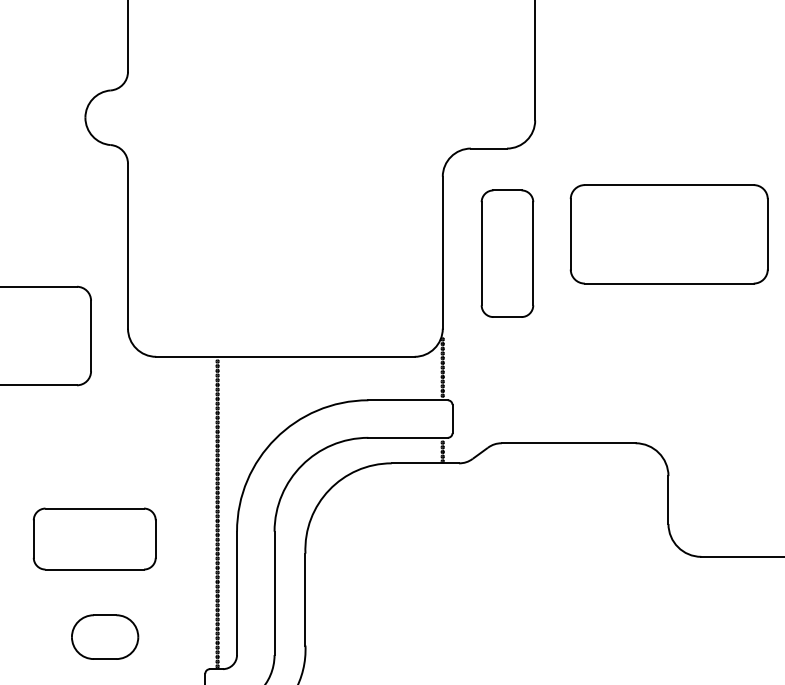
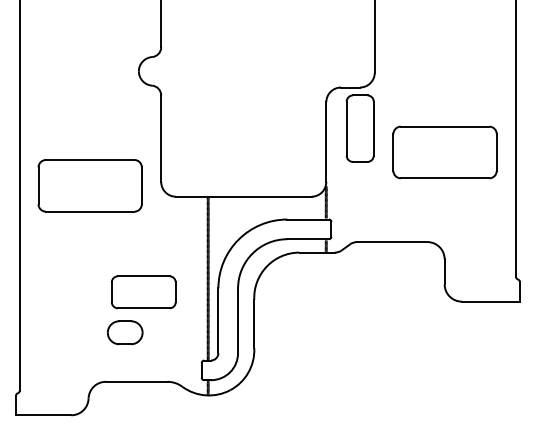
part: (668, 234) -> (444, 152), moved
part: (506, 253) -> (359, 128), moved
part: (105, 636) -> (125, 332), moved

